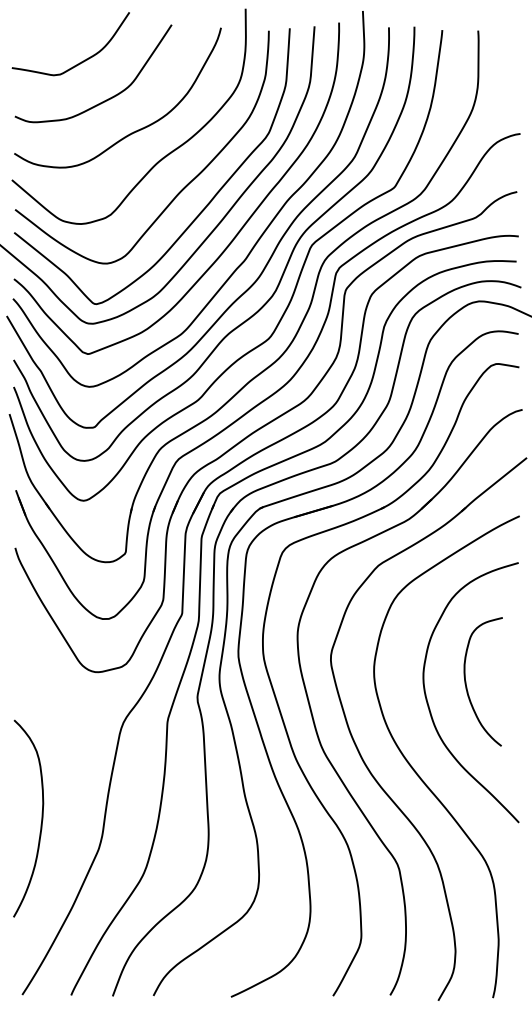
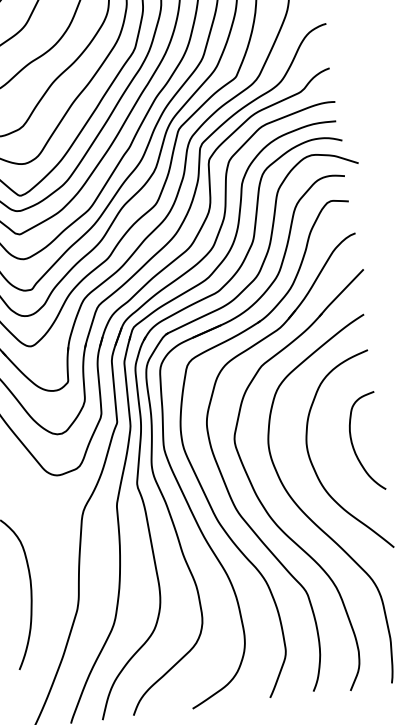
curve: (467, 686) -> (354, 447), moved

